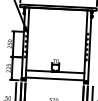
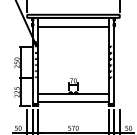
line: (58, 16) -> (73, 26), added

